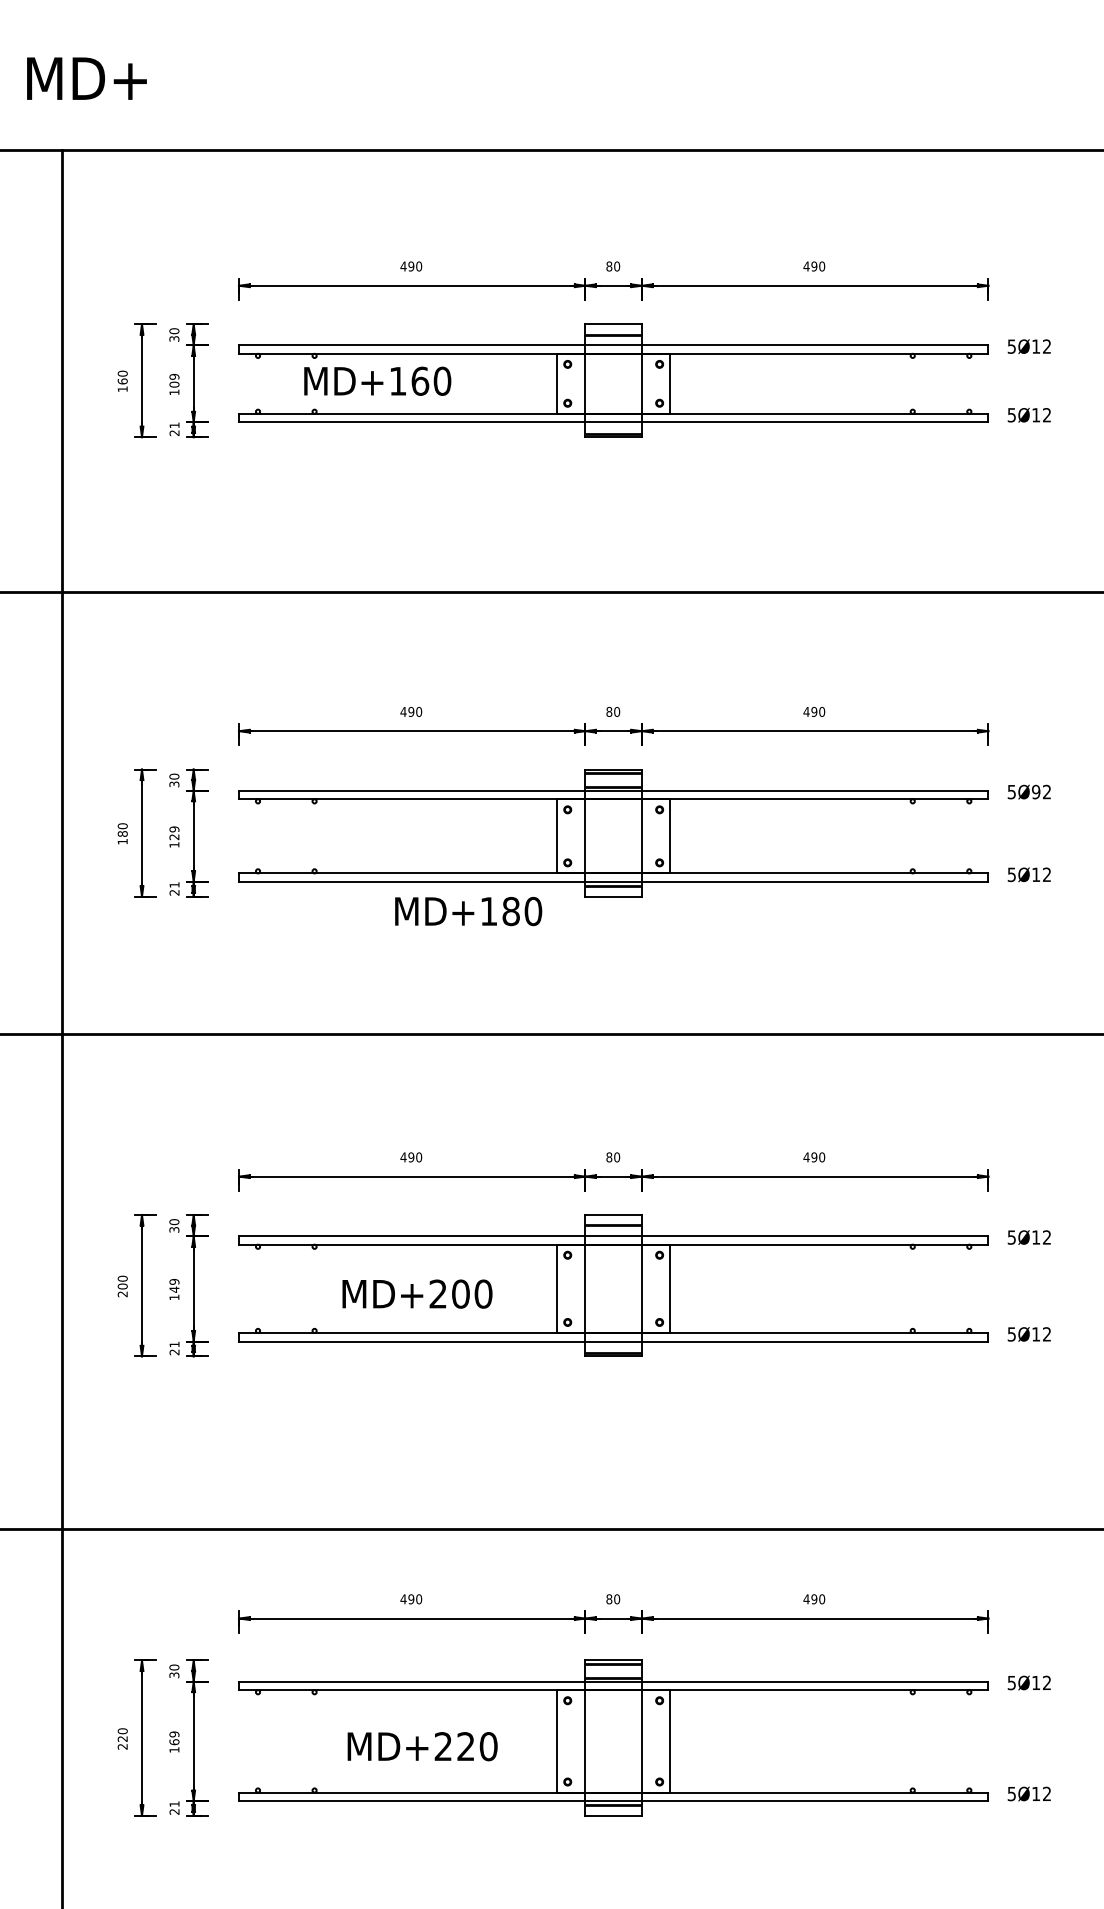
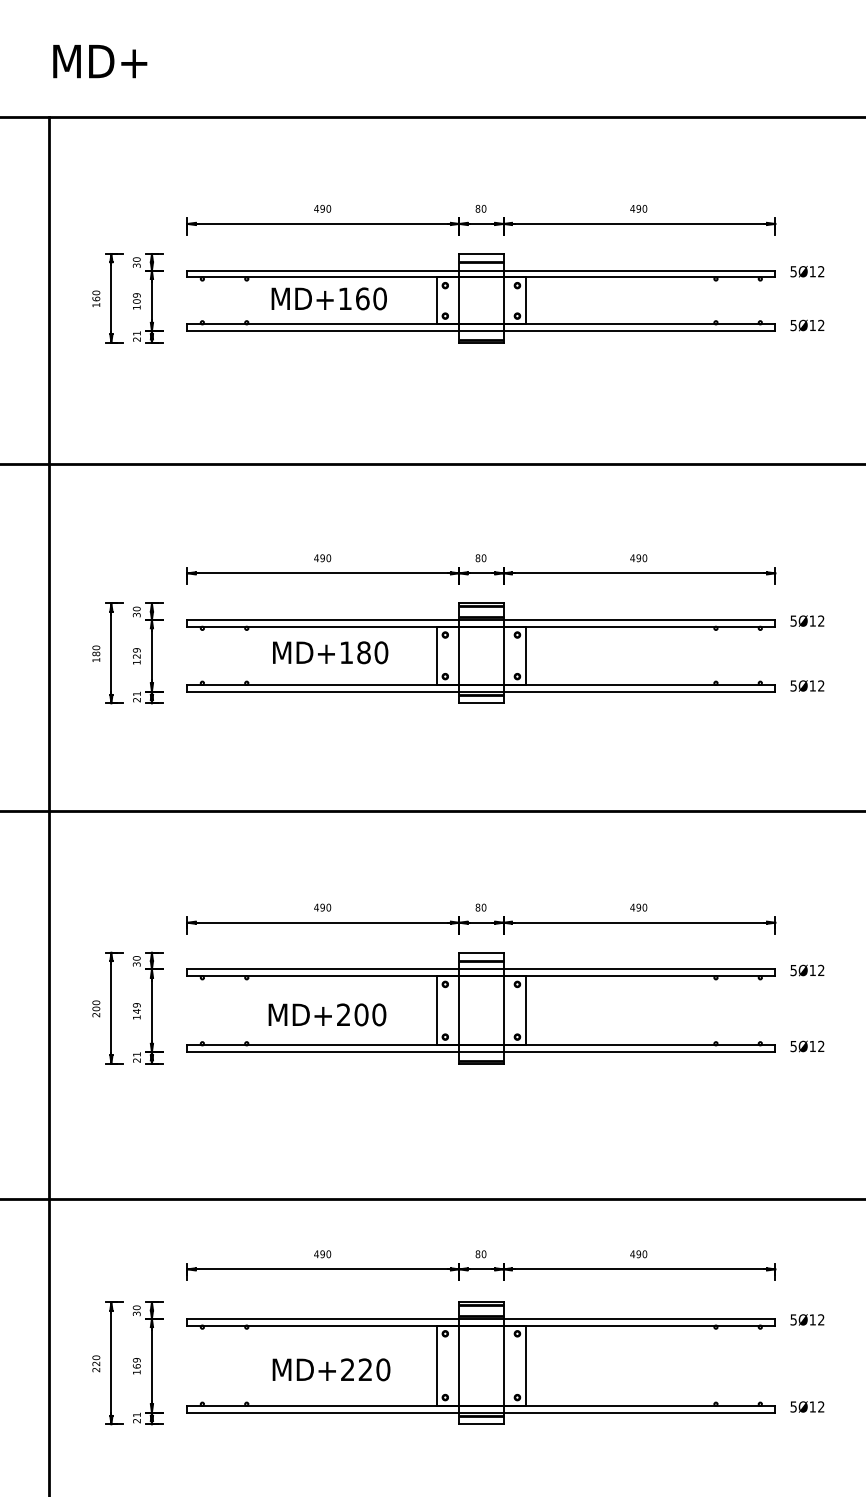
text: (87, 78) -> (100, 61), moved
text: (376, 380) -> (328, 298), moved
text: (1035, 791) -> (812, 620), 5Ø92 -> 5Ø12
text: (468, 911) -> (330, 652), moved

